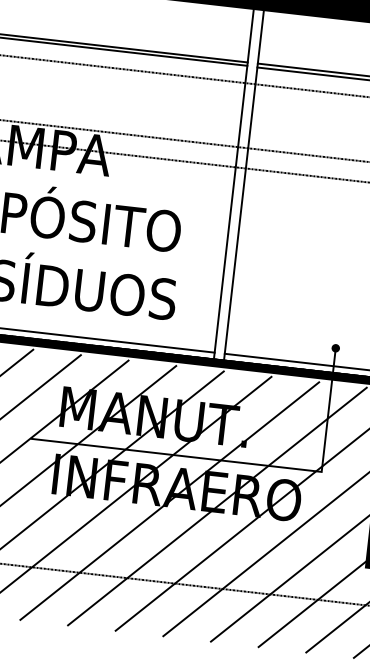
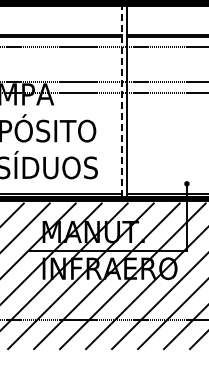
line: (233, 183) -> (121, 101), solid -> dashed

